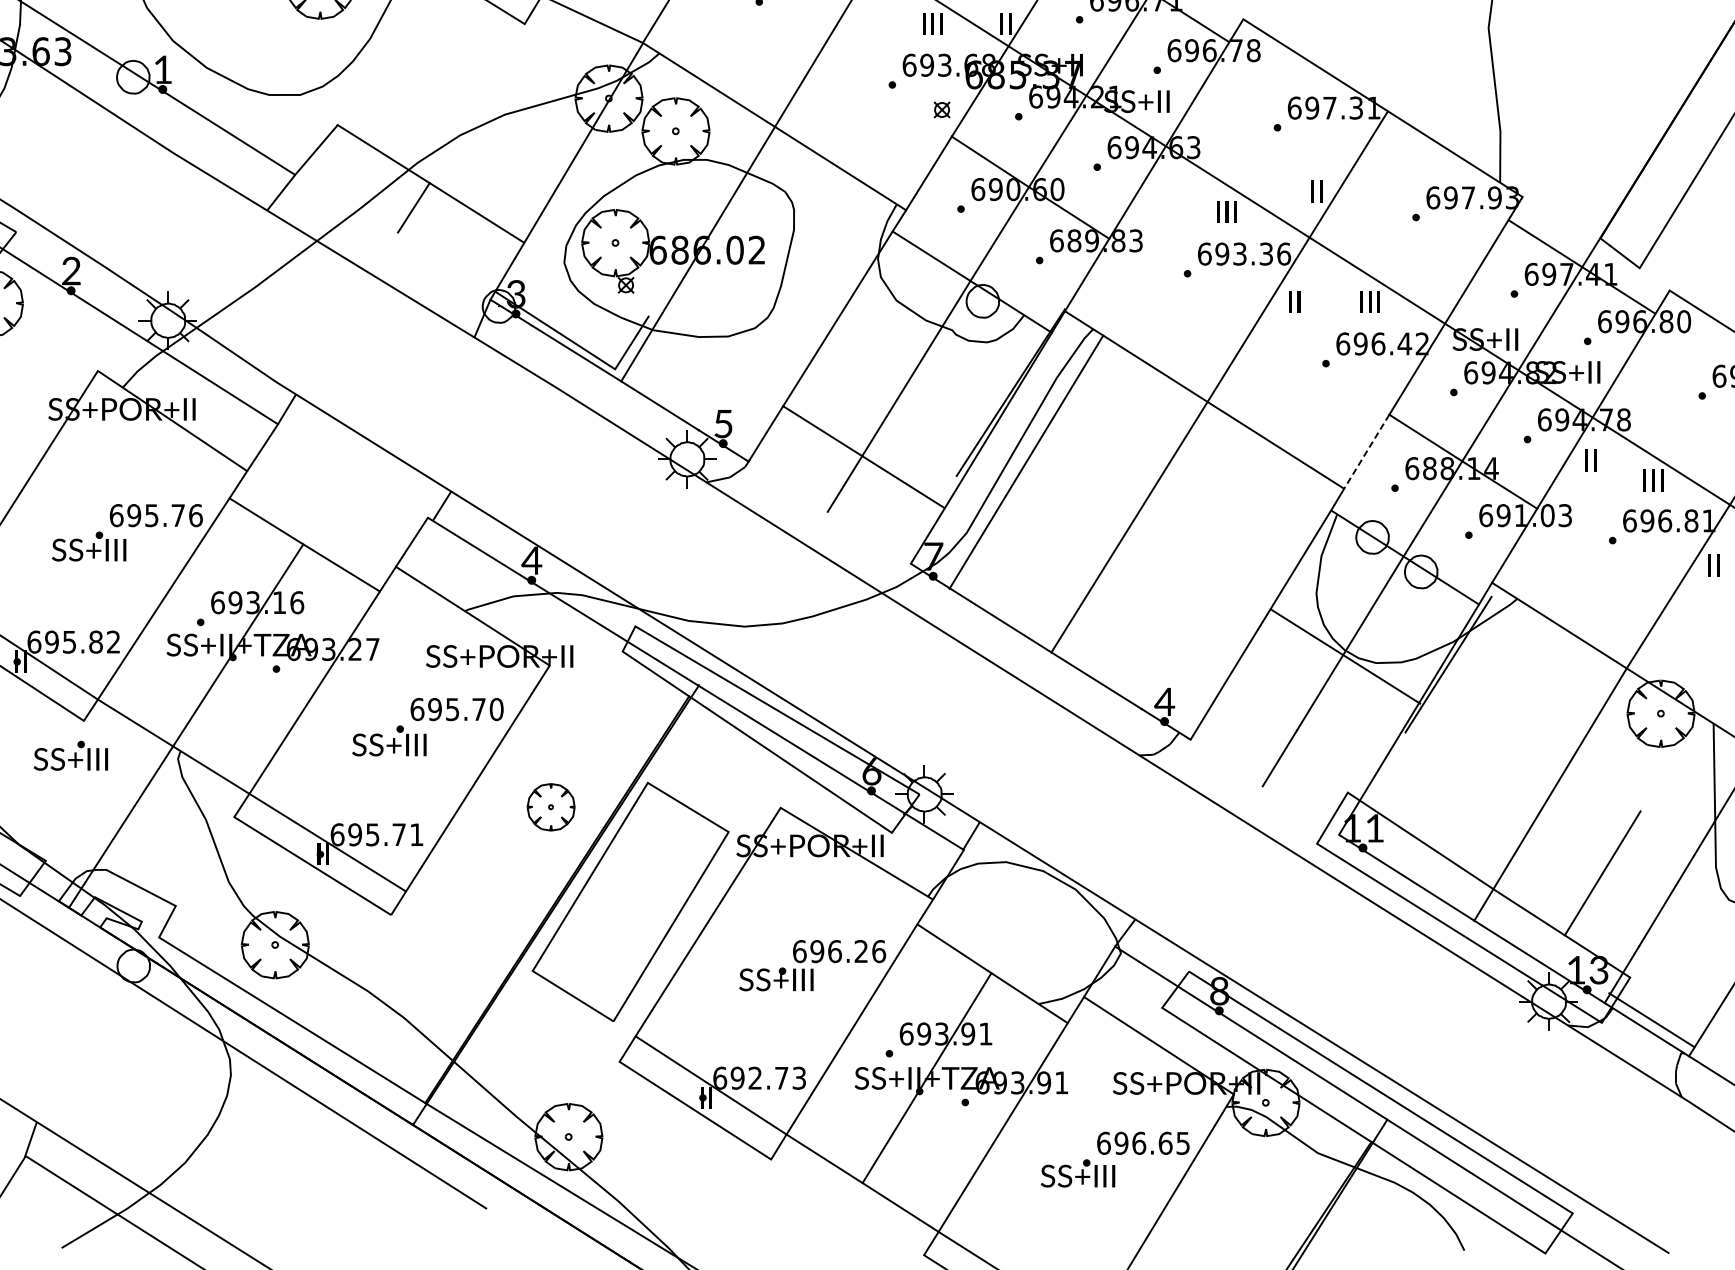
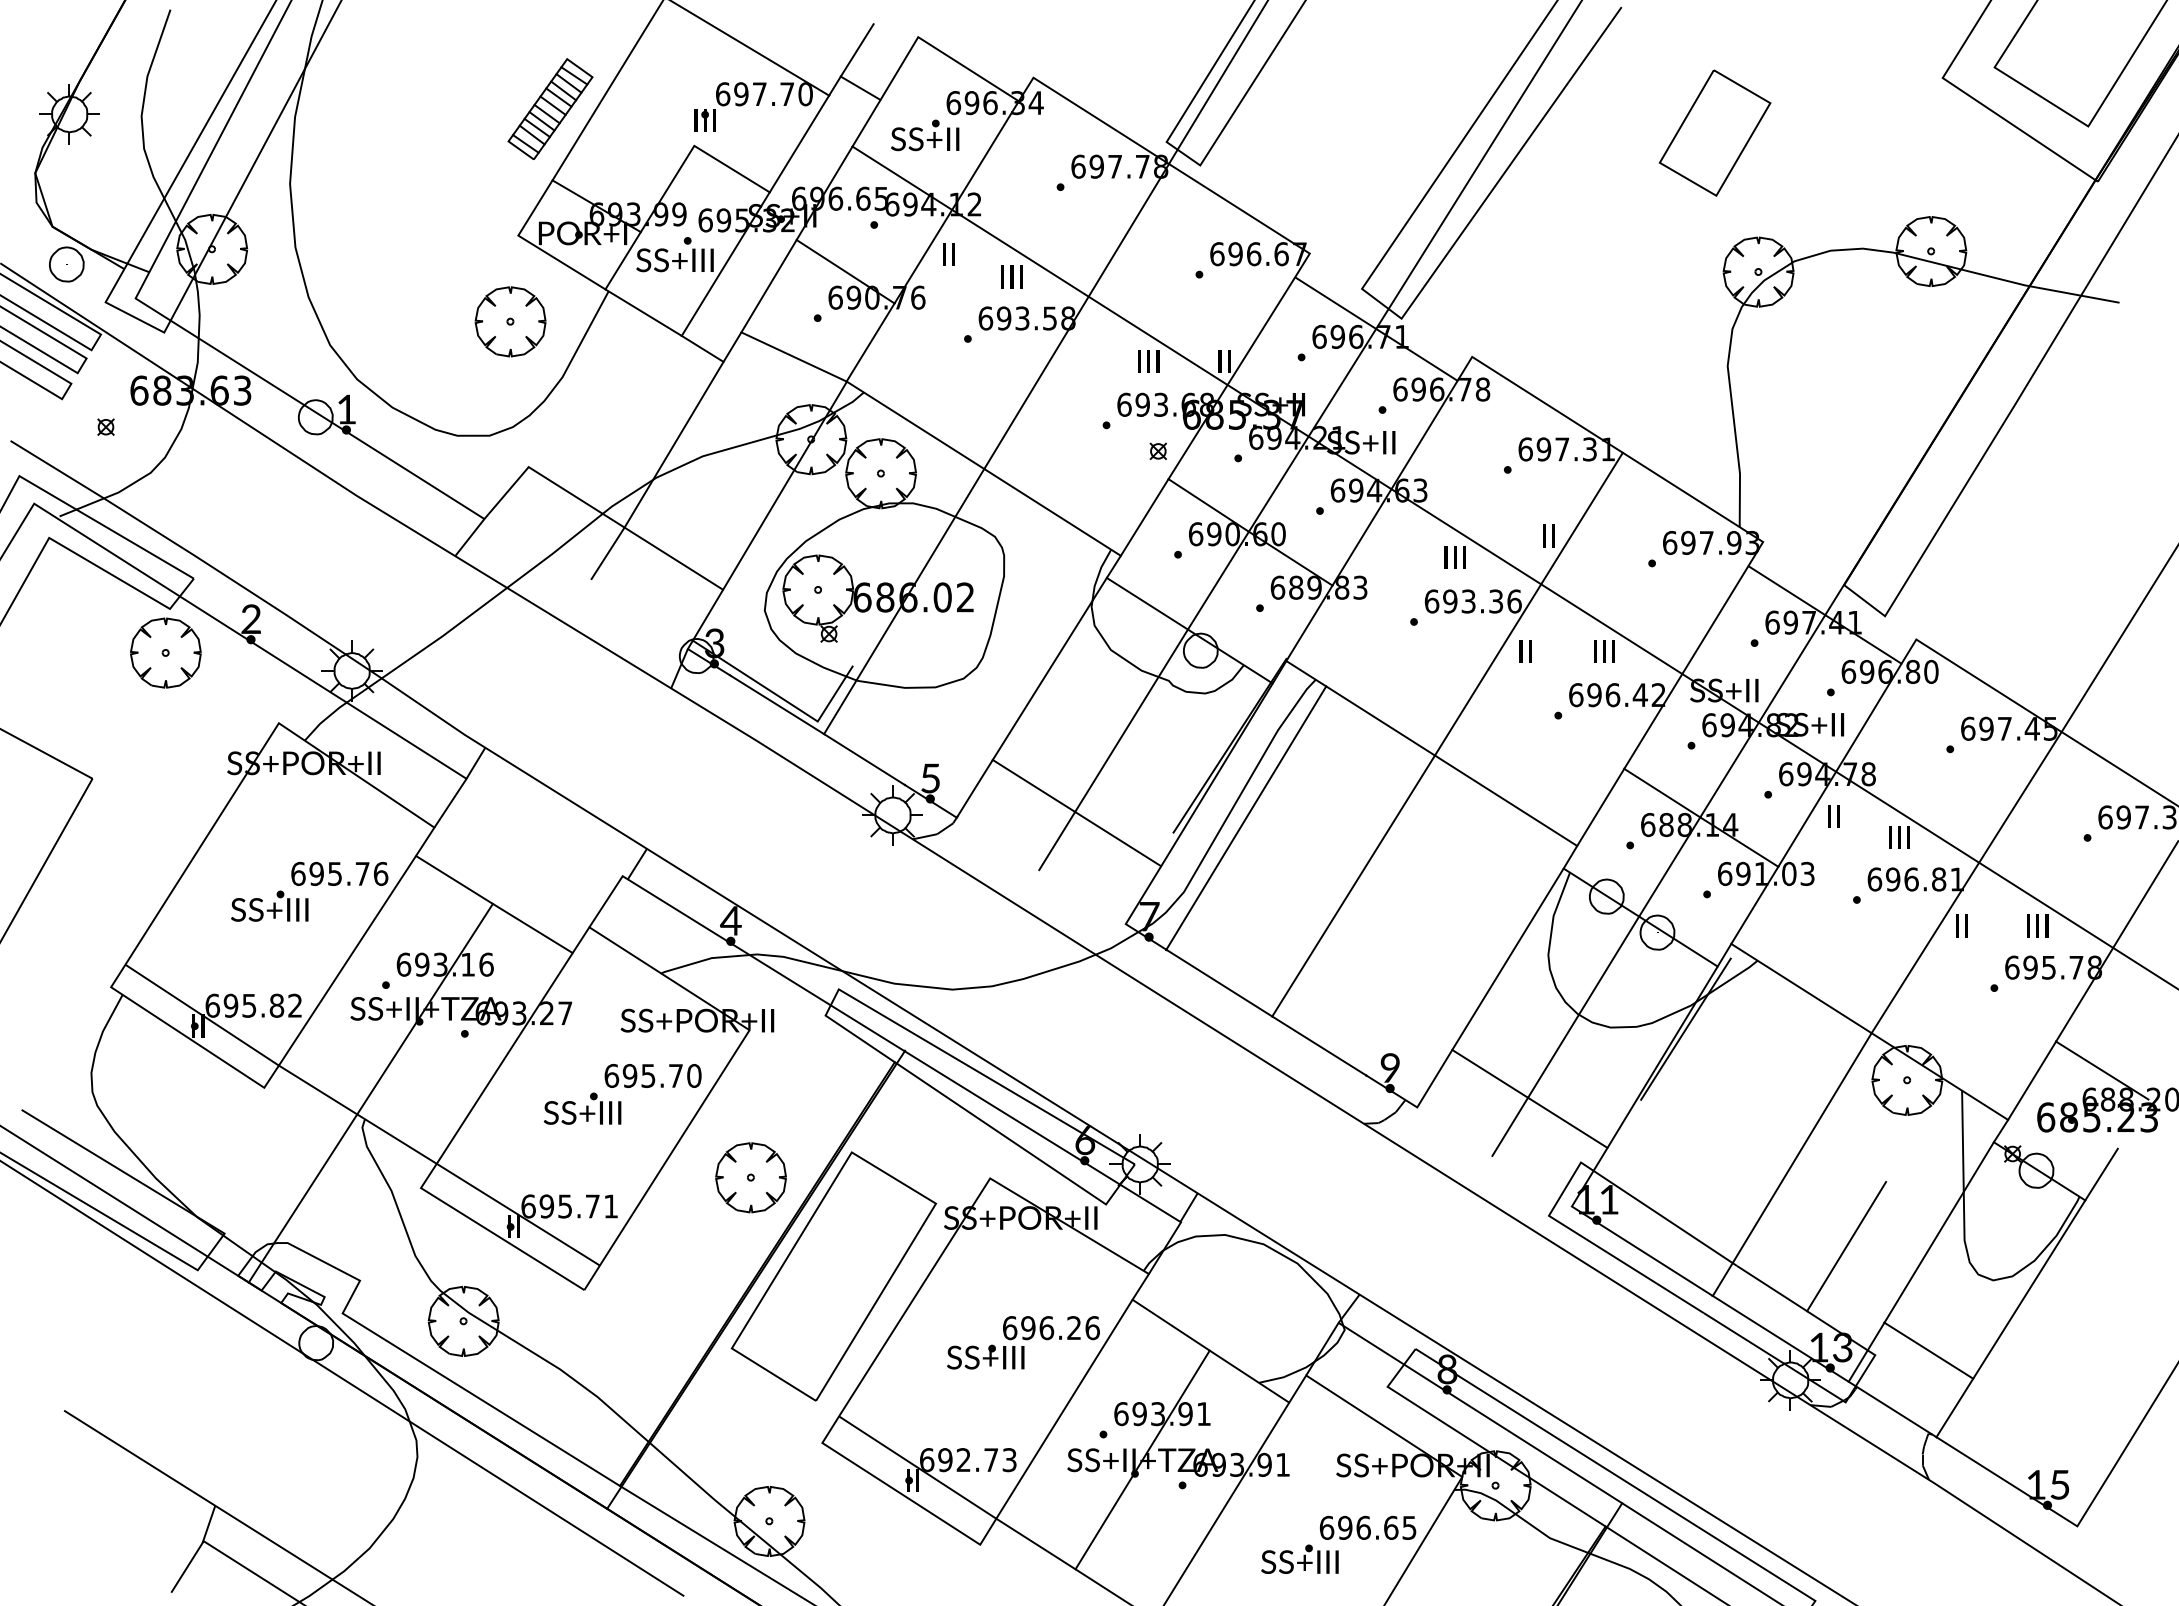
line: (476, 103) -> (673, 444), added
line: (1366, 451) -> (1600, 807), dashed -> solid
line: (1345, 656) -> (1529, 1098), moved
text: (1164, 701) -> (1390, 1067), 4 -> 9
part: (70, 755) -> (250, 1123), removed
part: (550, 806) -> (750, 1177), size x1.43
line: (1651, 1020) -> (1928, 1350), moved

